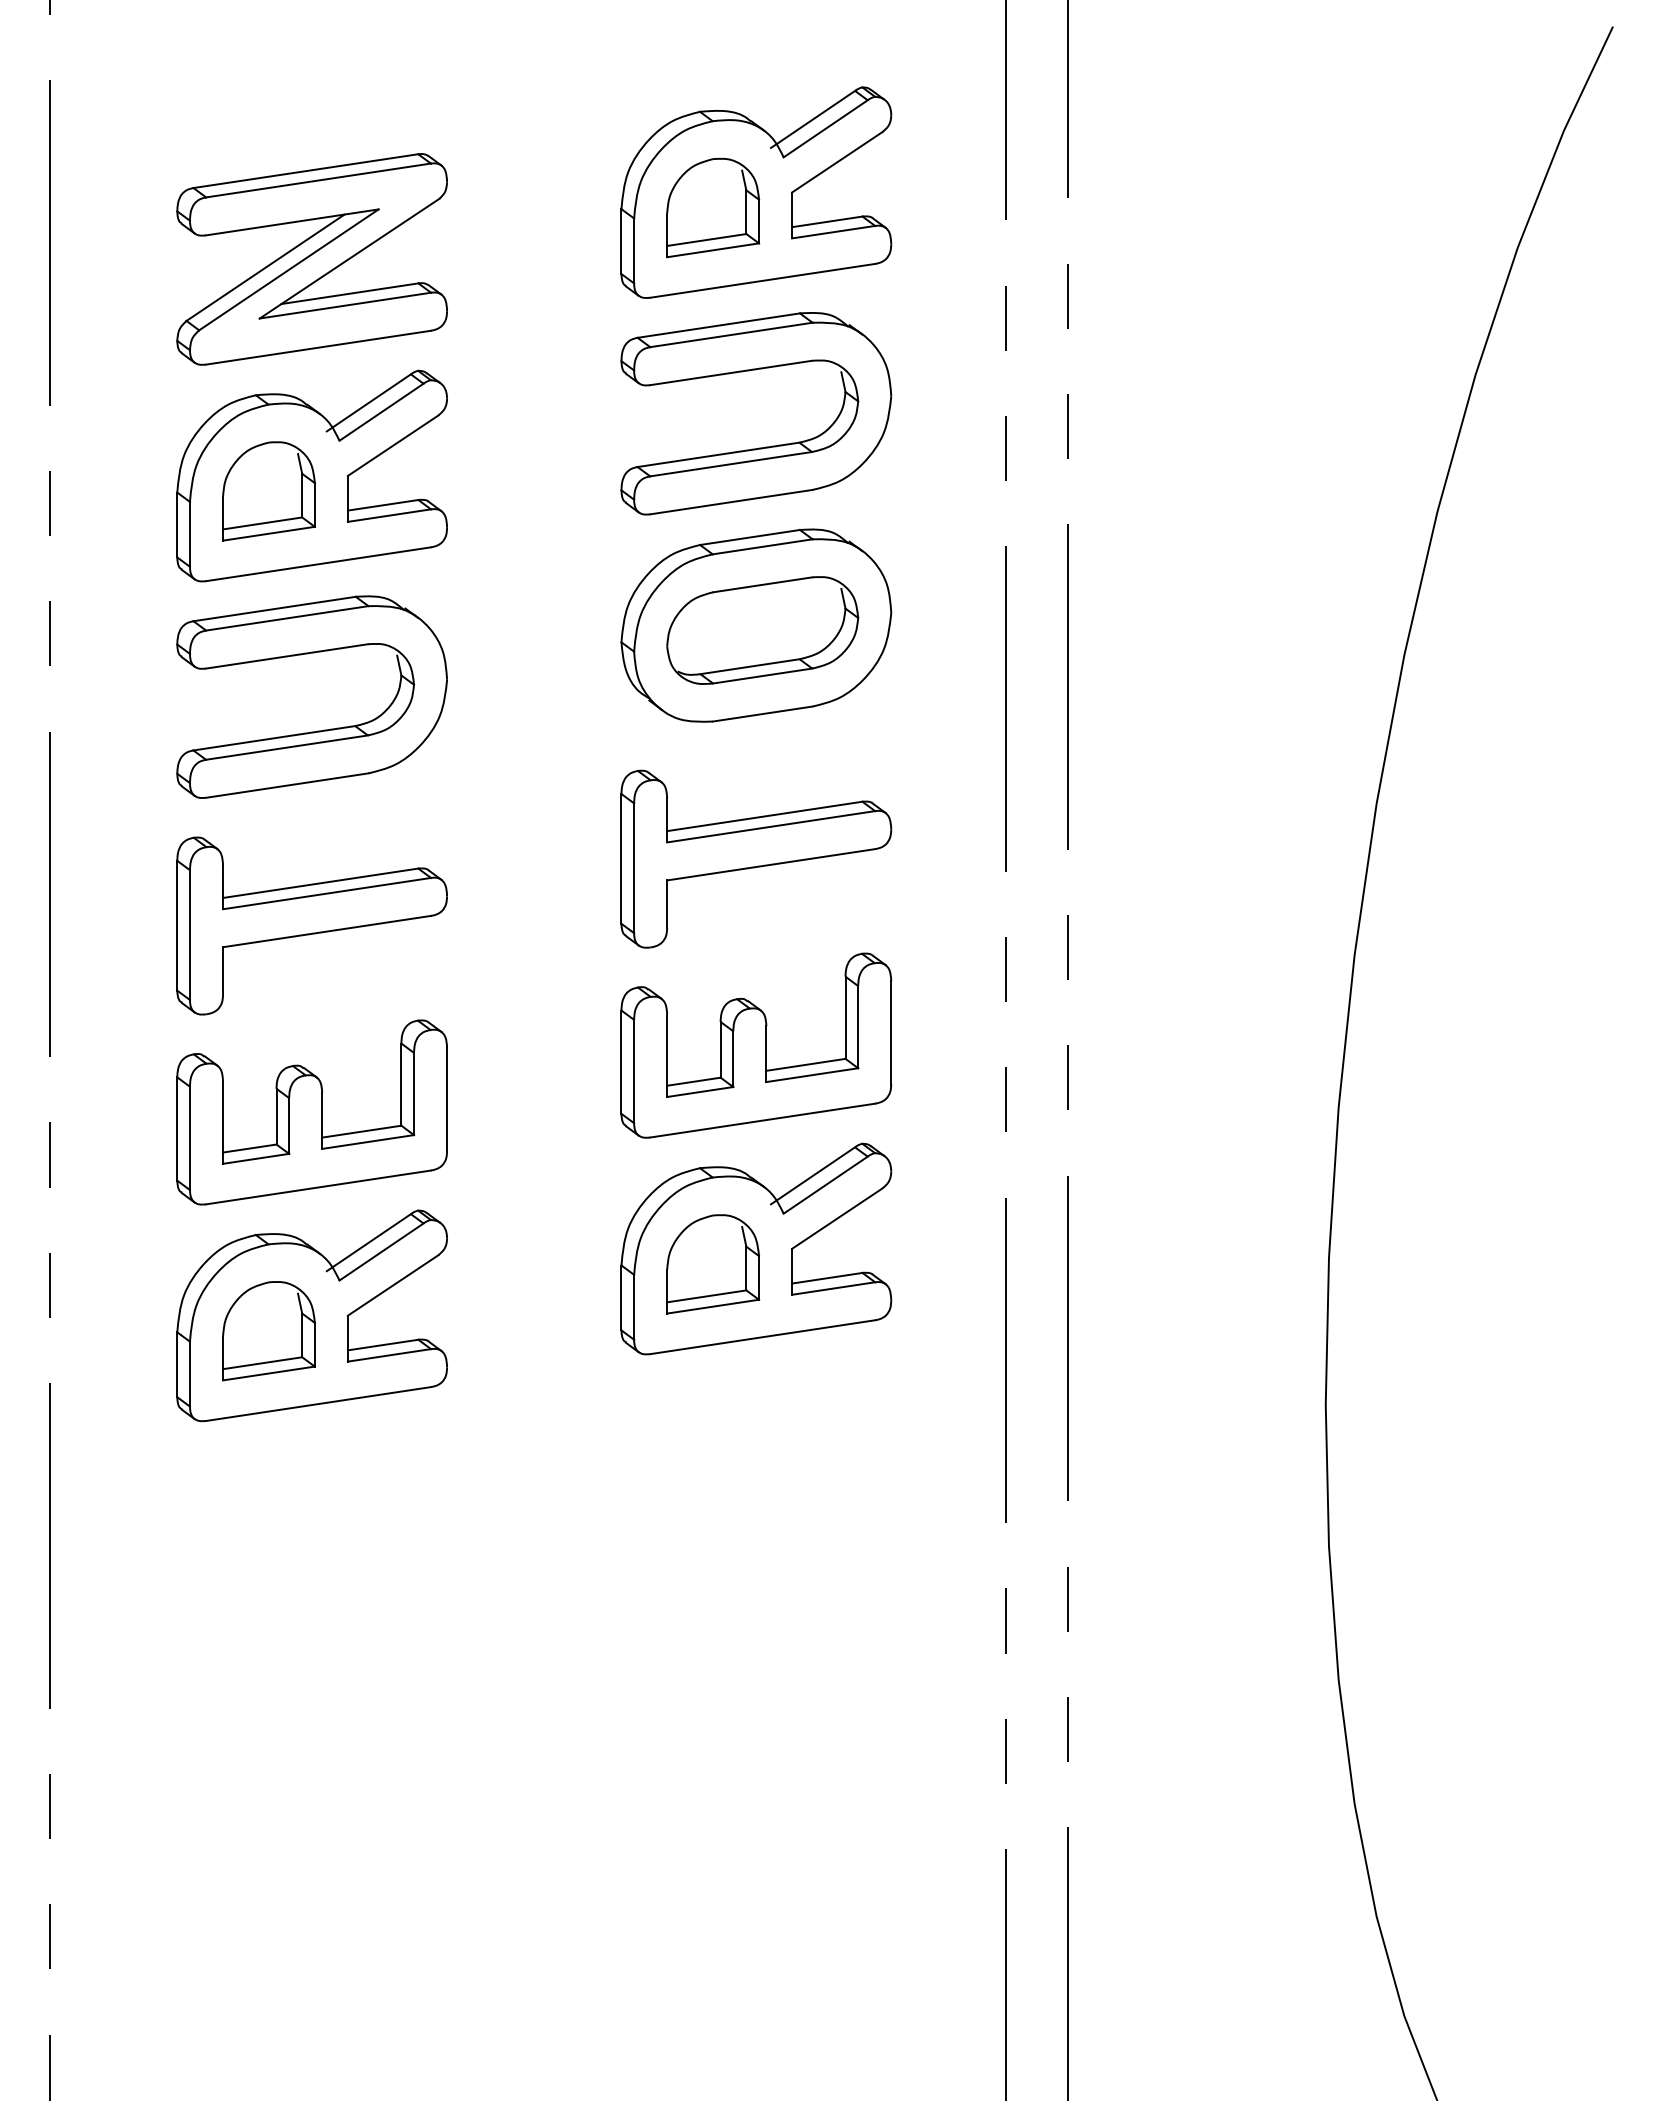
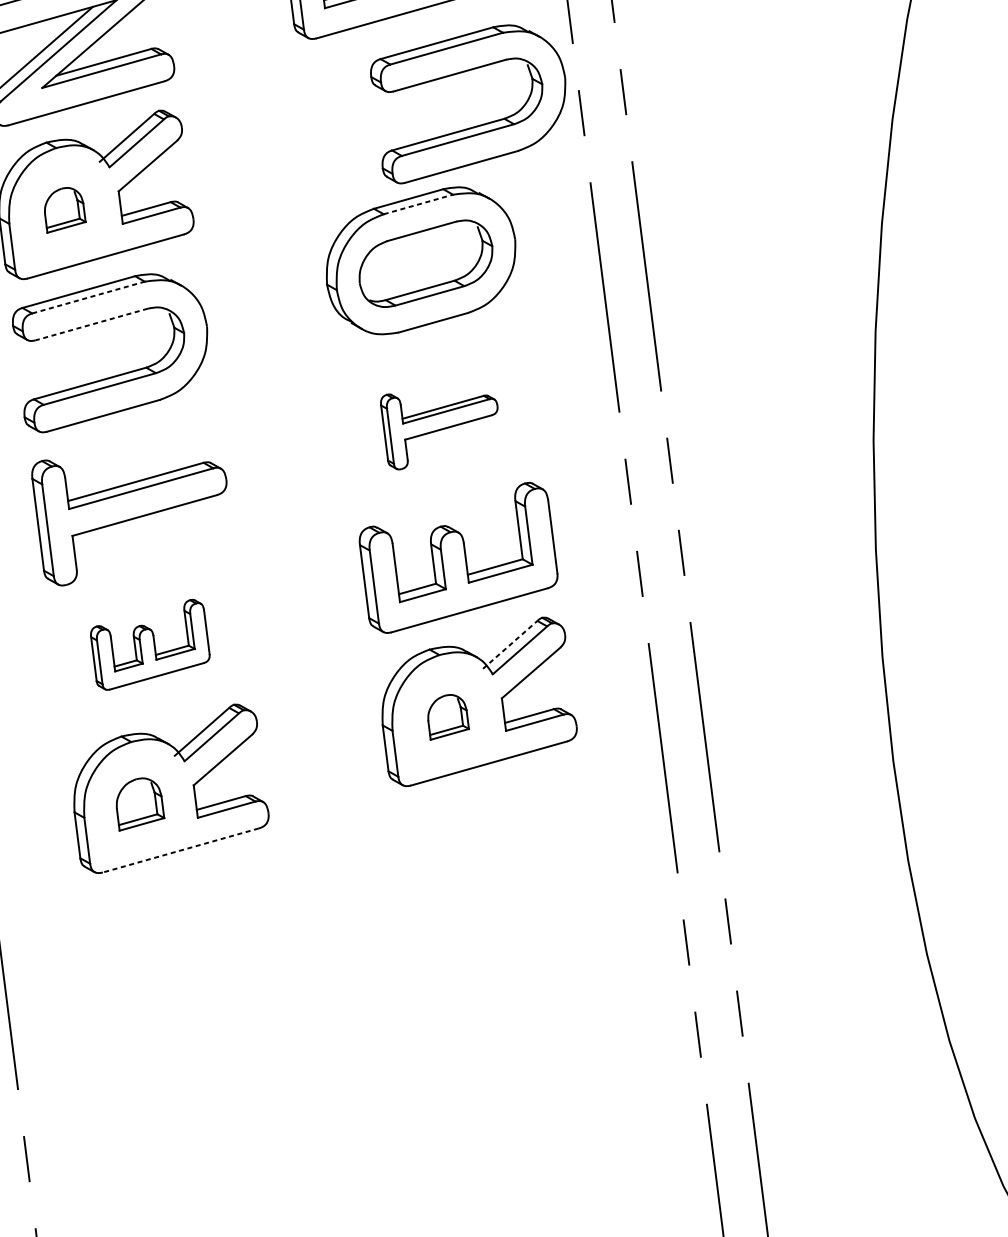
part: (758, 447) -> (475, 125), moved
part: (268, 491) -> (63, 209), size x0.6
line: (763, 546) -> (418, 204), solid -> dashed
line: (287, 618) -> (88, 297), solid -> dashed
line: (287, 656) -> (92, 324), solid -> dashed
part: (756, 858) -> (441, 425), size x0.6
part: (311, 1112) -> (149, 644), size x0.6
line: (813, 1175) -> (510, 644), solid -> dashed
part: (713, 1264) -> (447, 716), size x0.6
part: (268, 1331) -> (138, 803), size x0.7
line: (318, 1404) -> (180, 850), solid -> dashed

